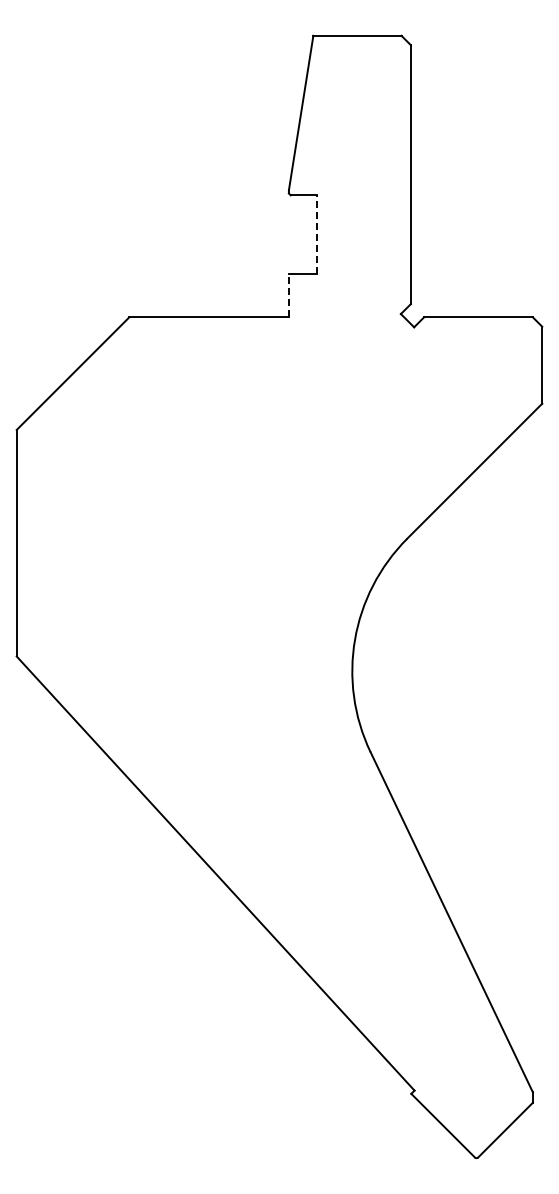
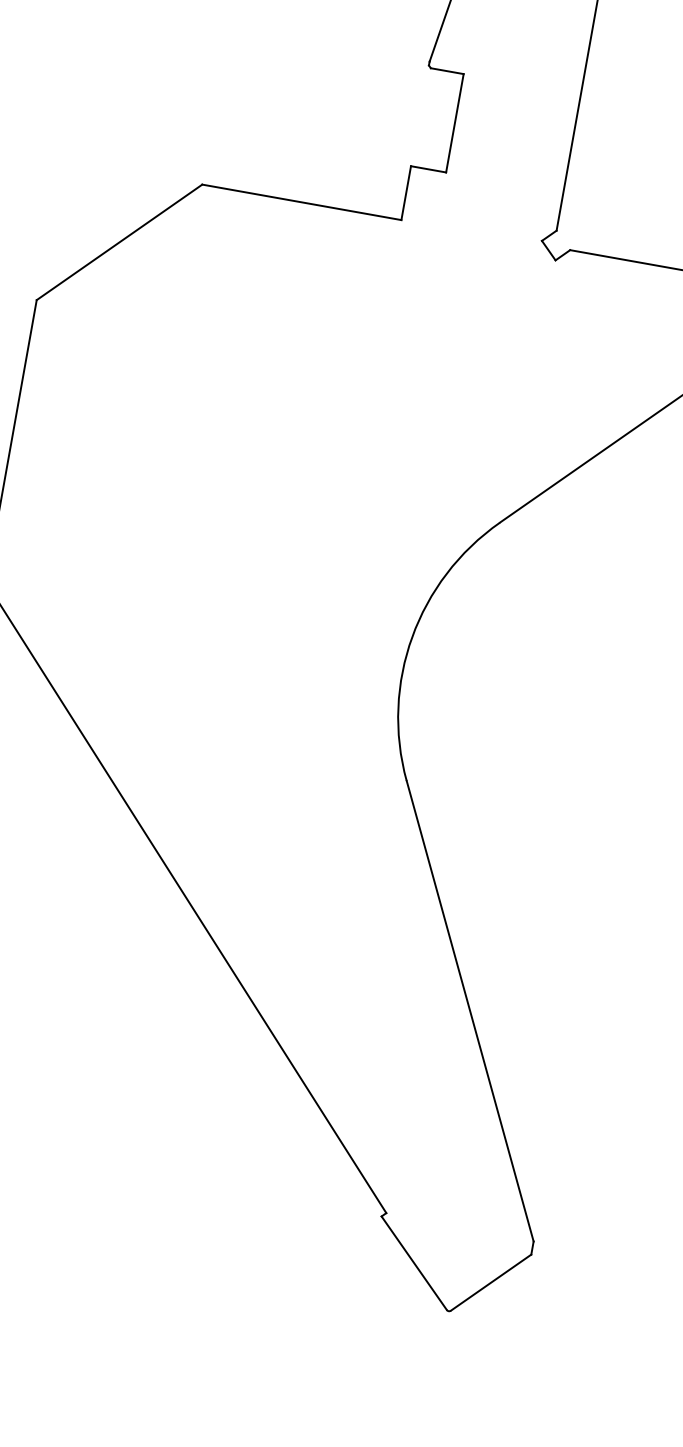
line: (317, 234) -> (455, 123), dashed -> solid
line: (288, 295) -> (405, 192), dashed -> solid

